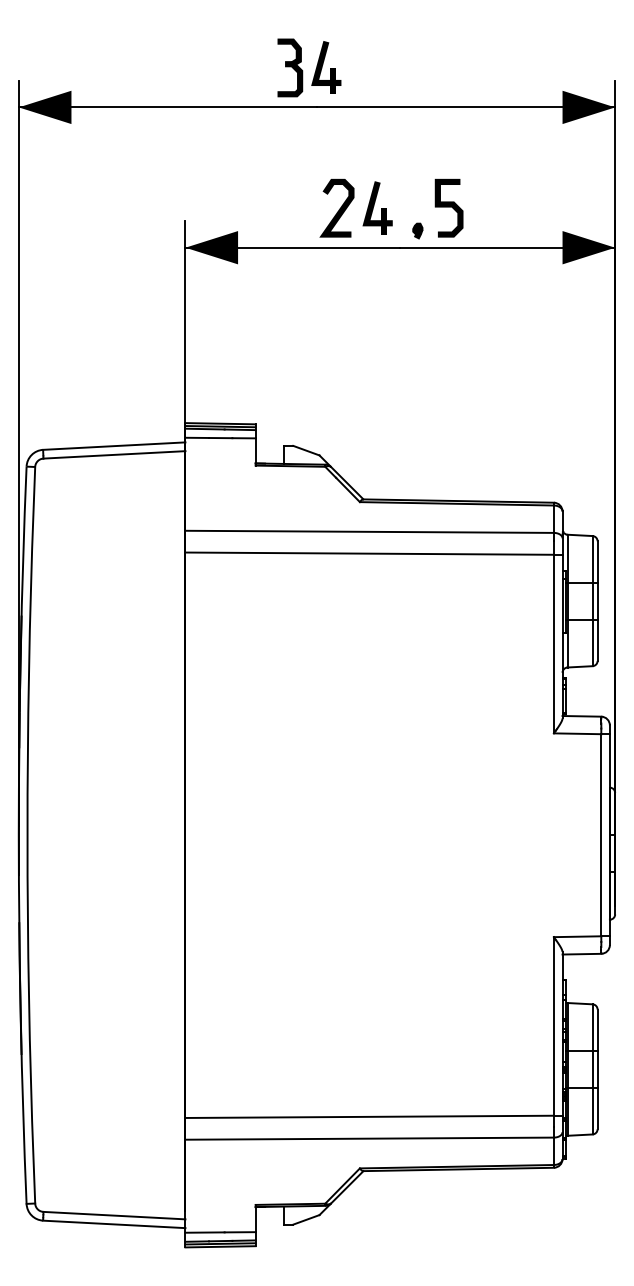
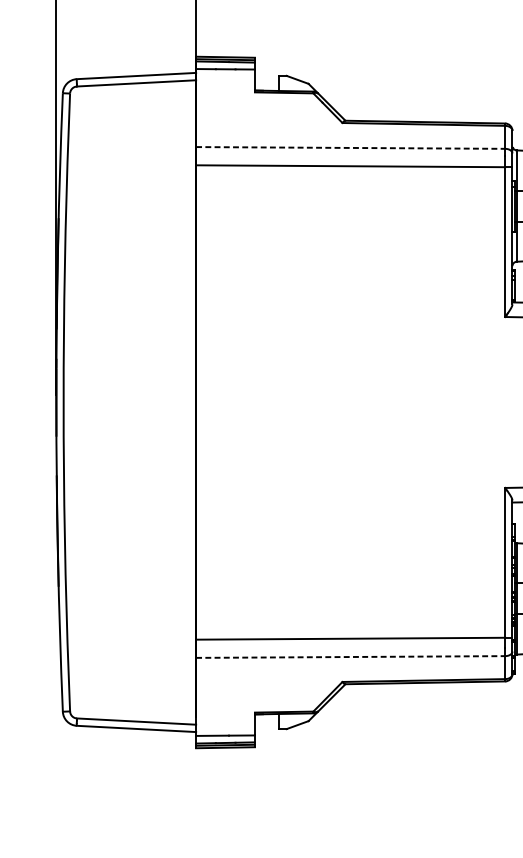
line: (370, 531) -> (351, 147), solid -> dashed
line: (370, 1138) -> (351, 656), solid -> dashed

